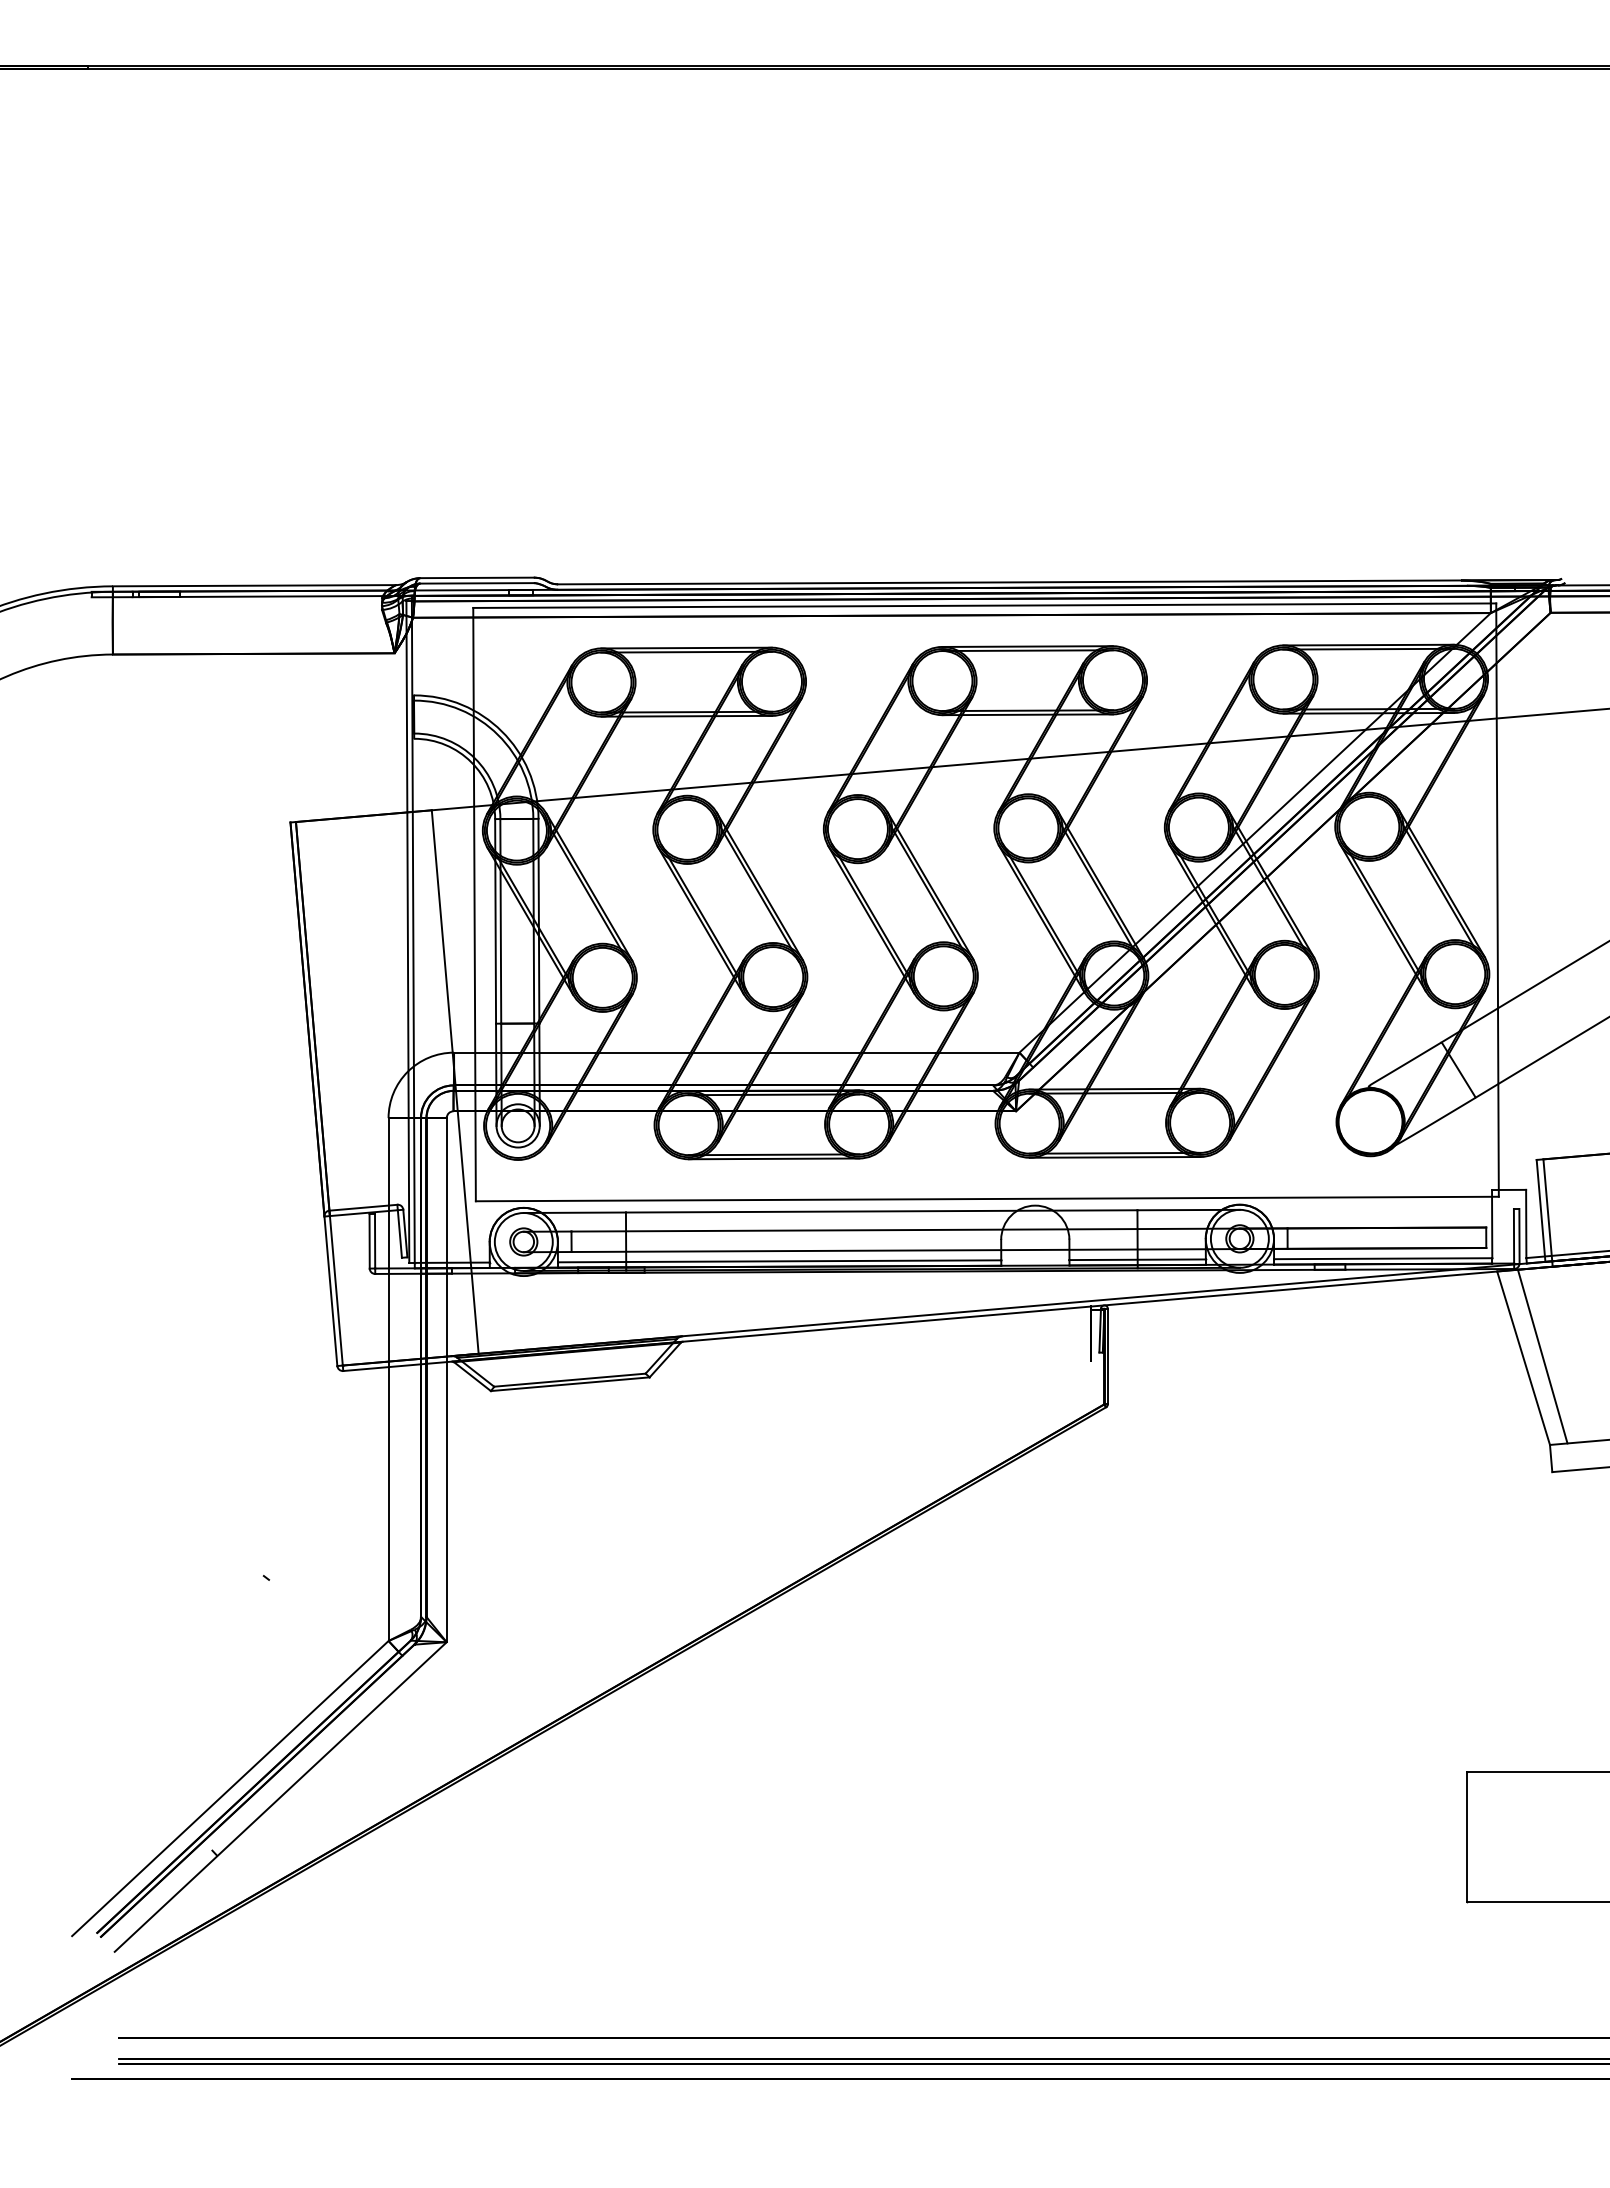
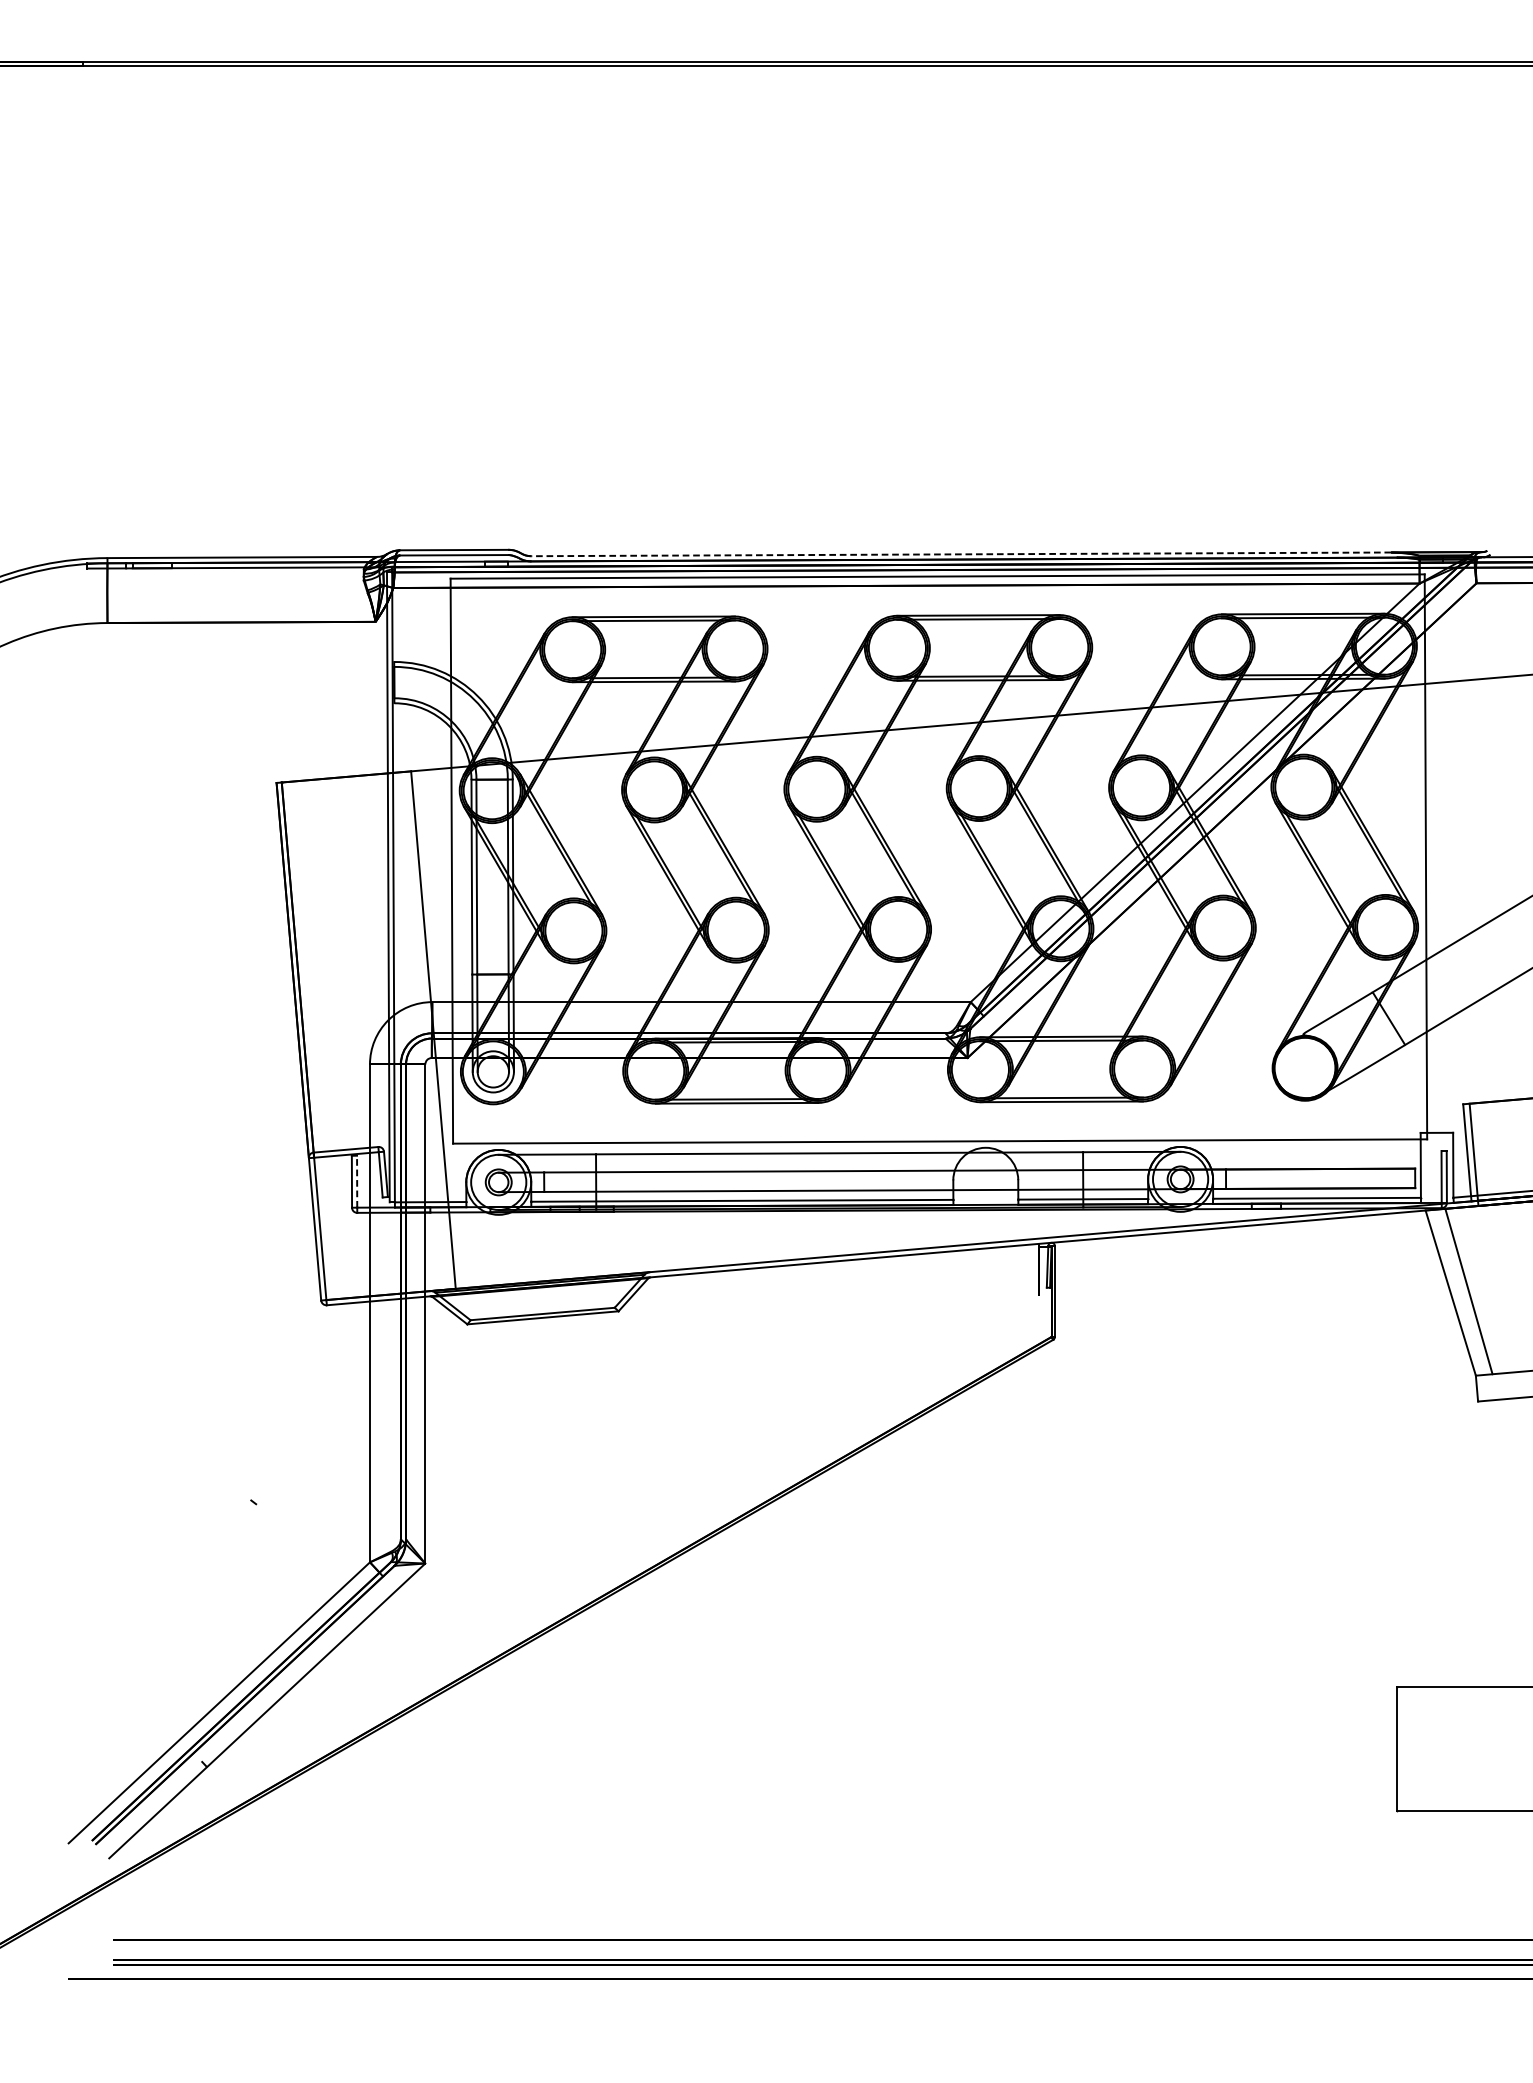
line: (1009, 582) -> (961, 554), solid -> dashed
line: (375, 1240) -> (357, 1180), solid -> dashed

